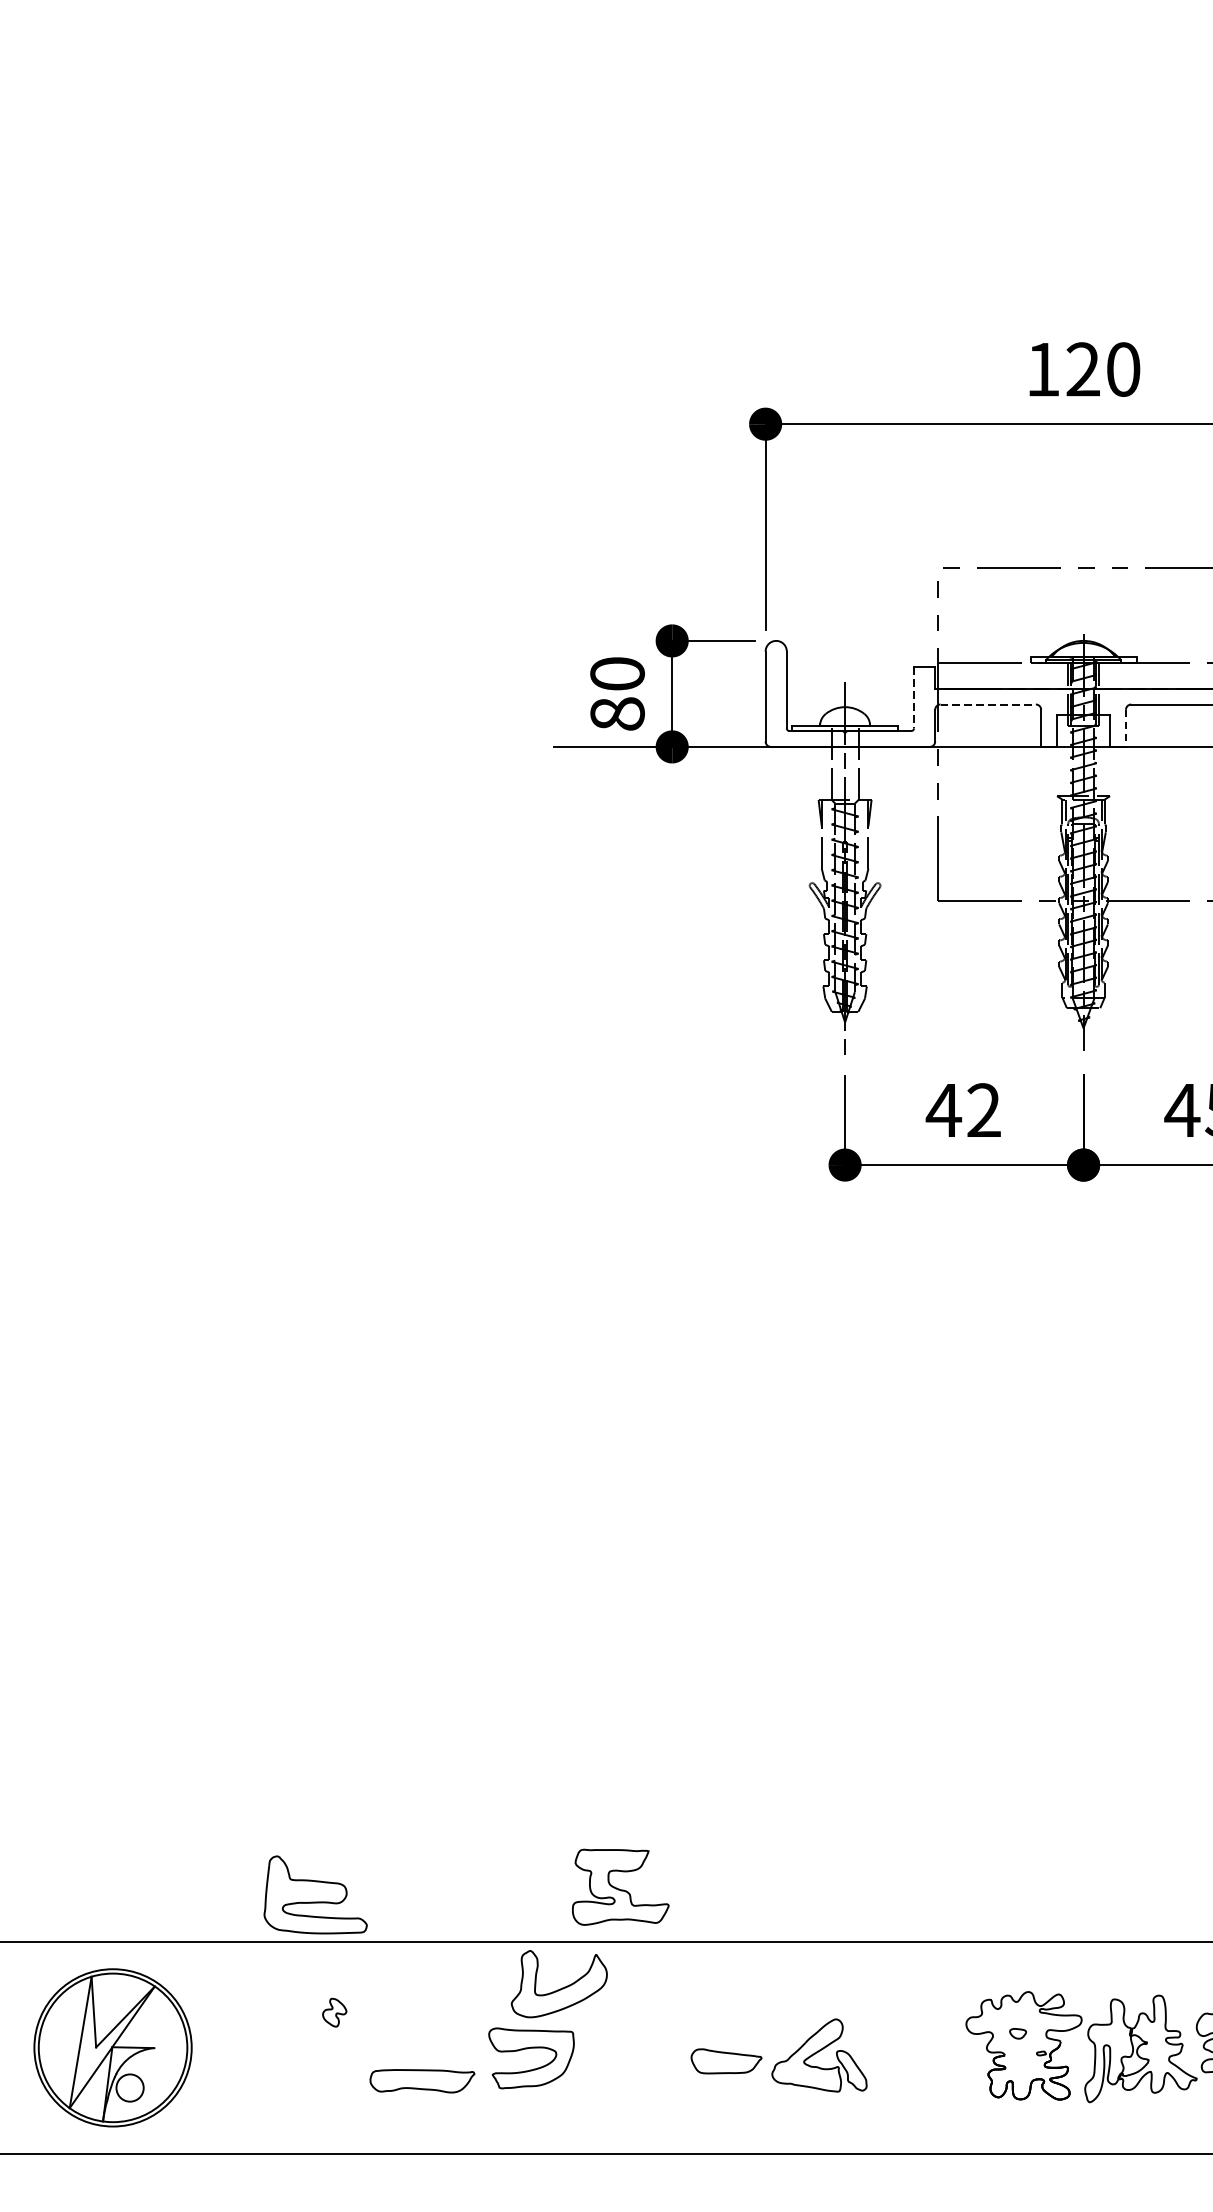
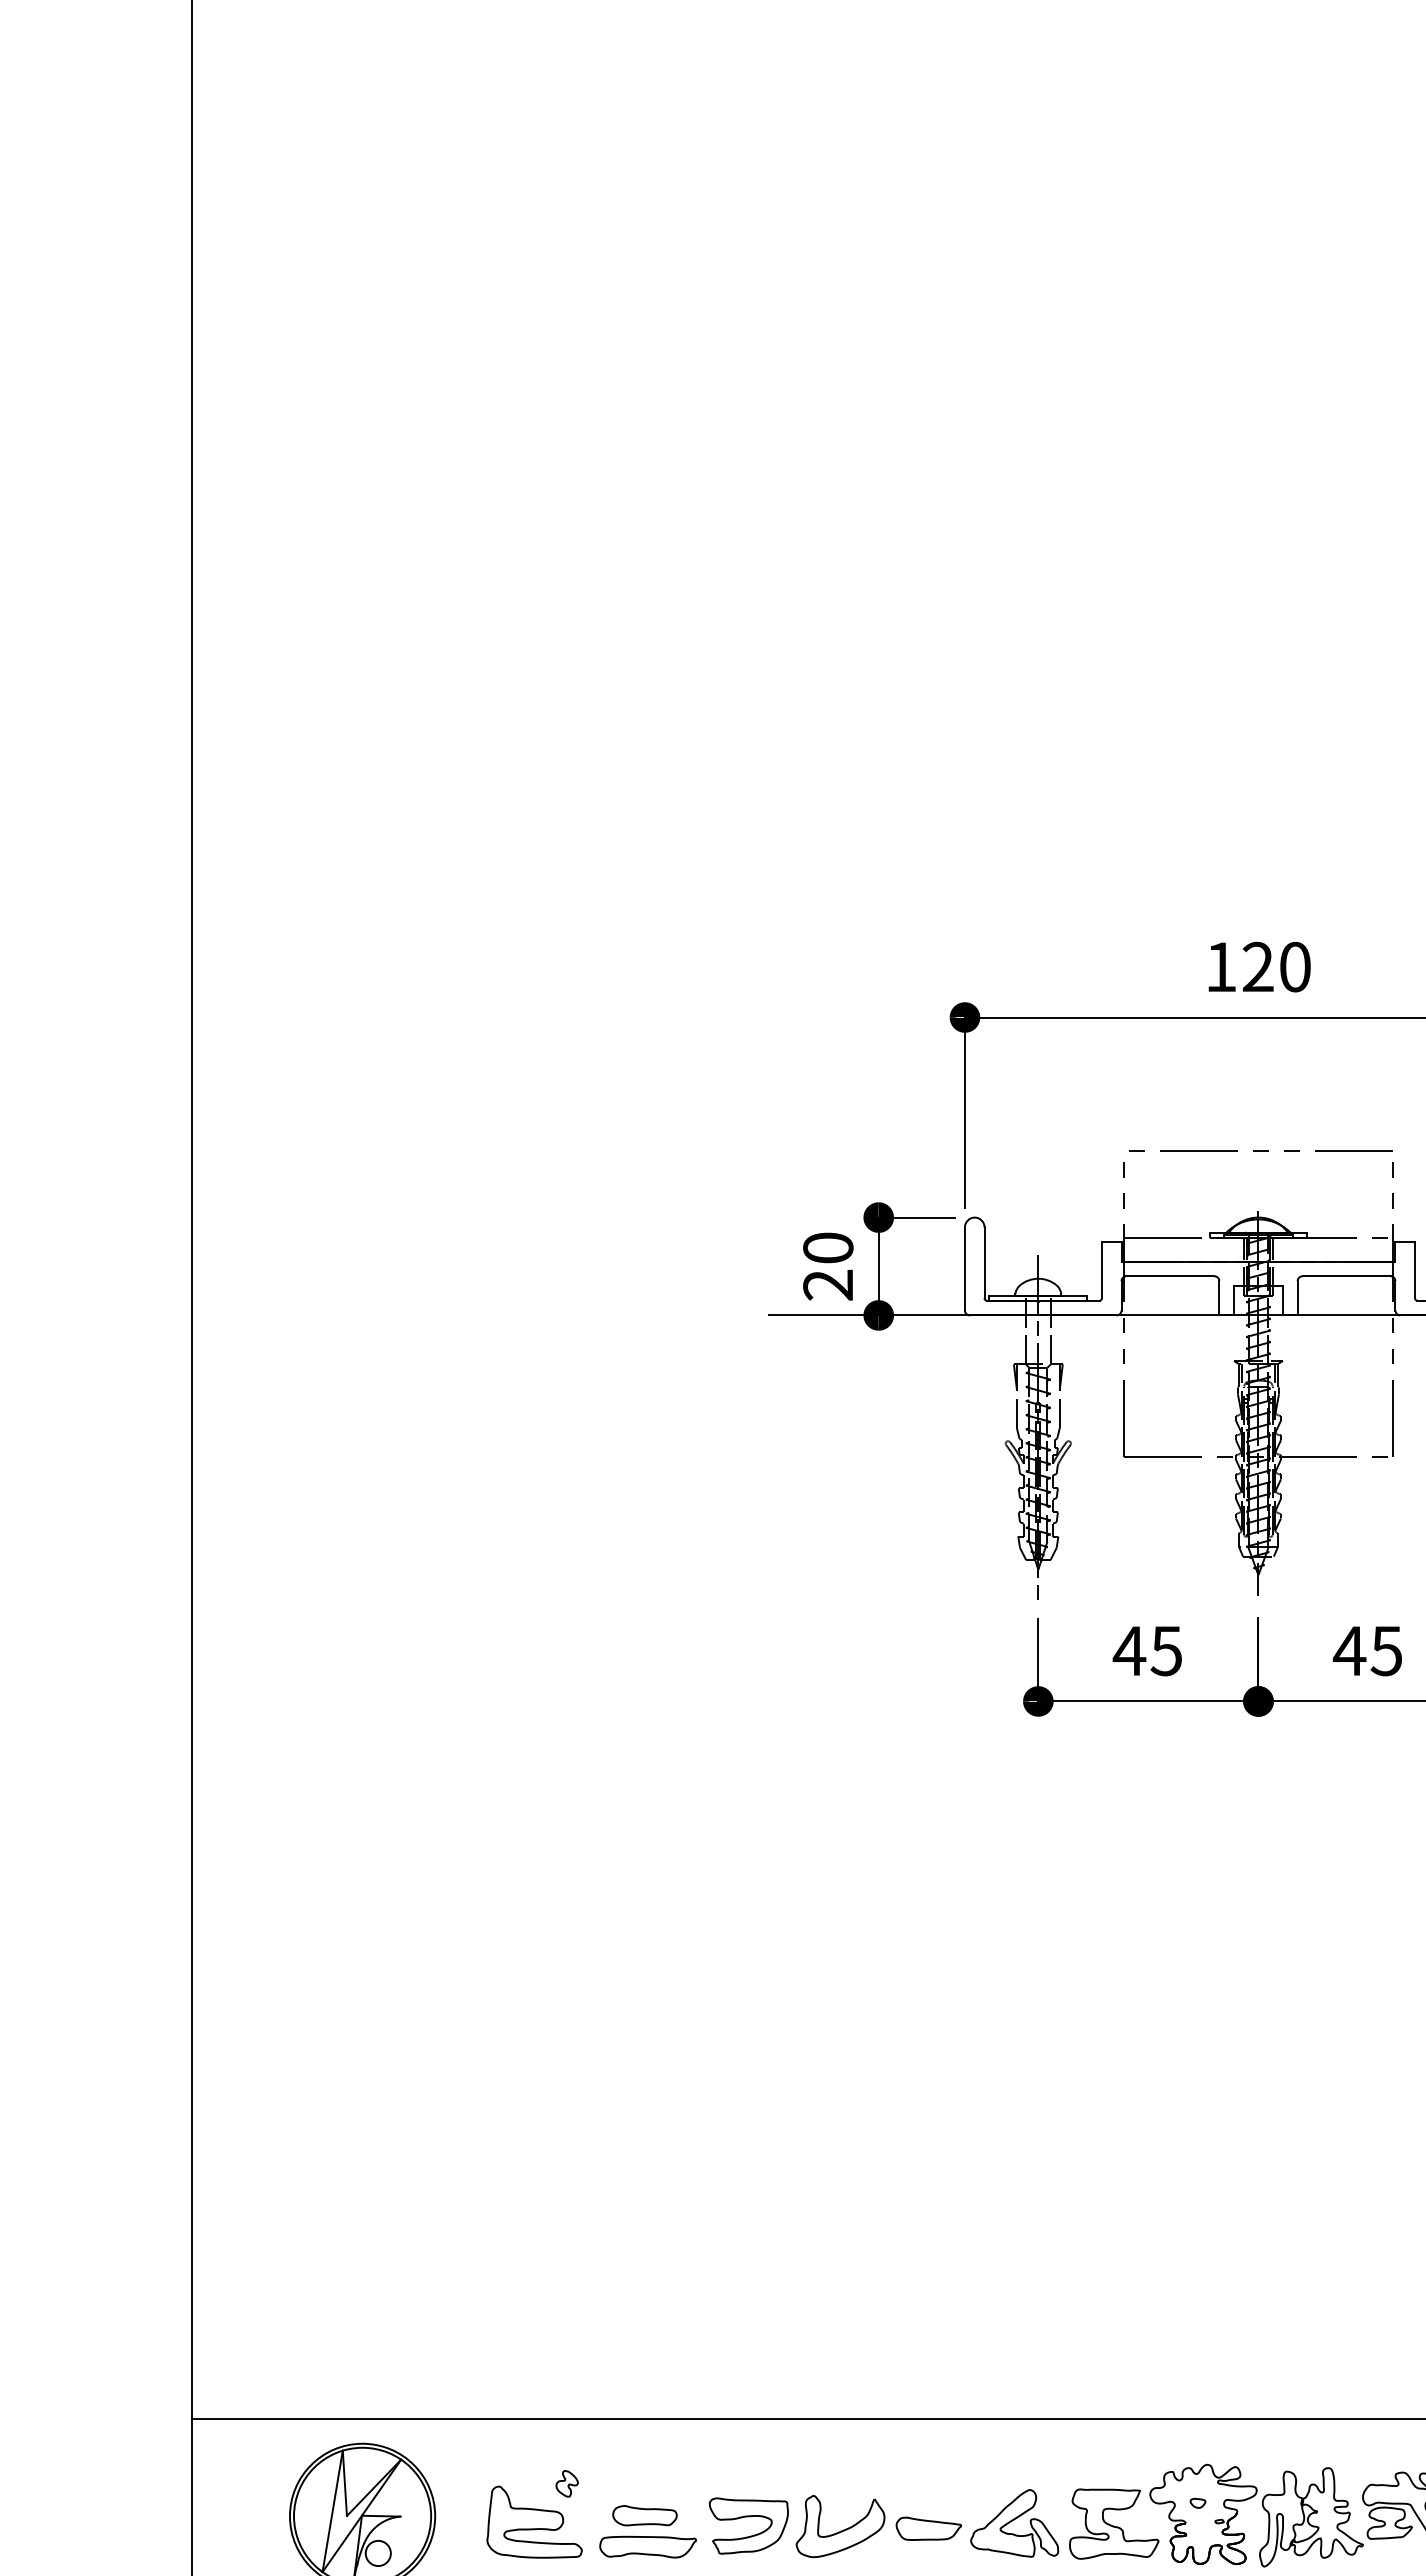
line: (913, 698) -> (1101, 1270), dashed -> solid
line: (988, 704) -> (1170, 1276), dashed -> solid
text: (617, 713) -> (828, 1284), 80 -> 20
line: (1125, 728) -> (1297, 1298), dashed -> solid
text: (983, 1109) -> (1166, 1650), 42 -> 45
curve: (621, 1888) -> (1114, 2525), moved
curve: (315, 1901) -> (534, 2528), moved
part: (559, 1984) -> (840, 2526), moved
curve: (419, 2041) -> (645, 2510), added

